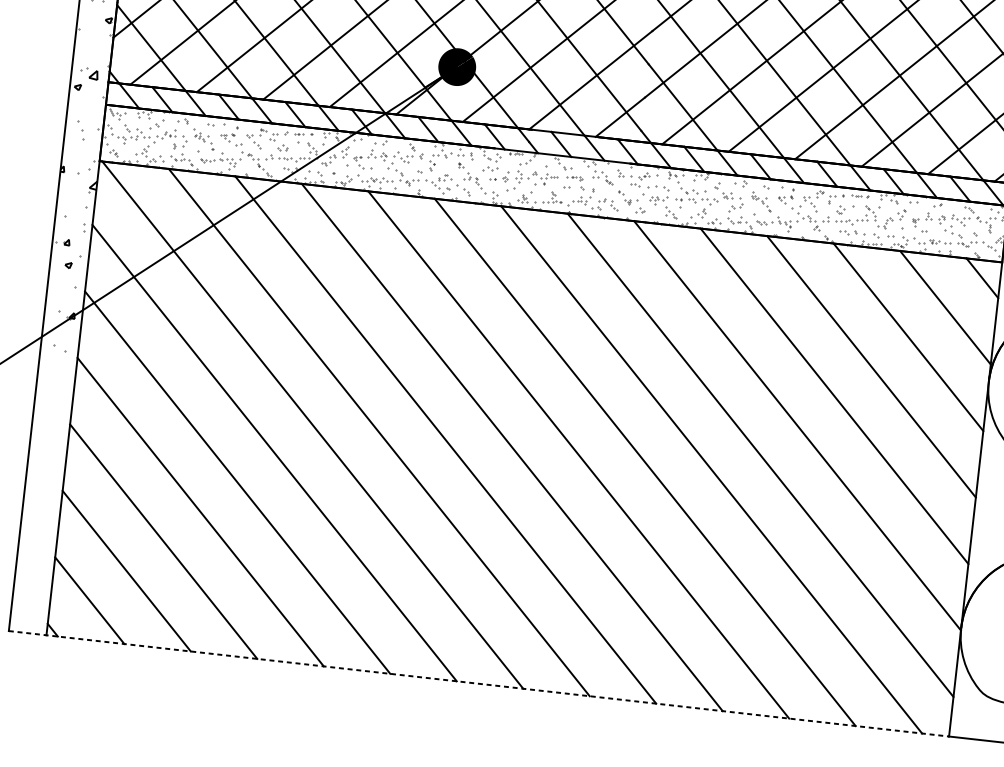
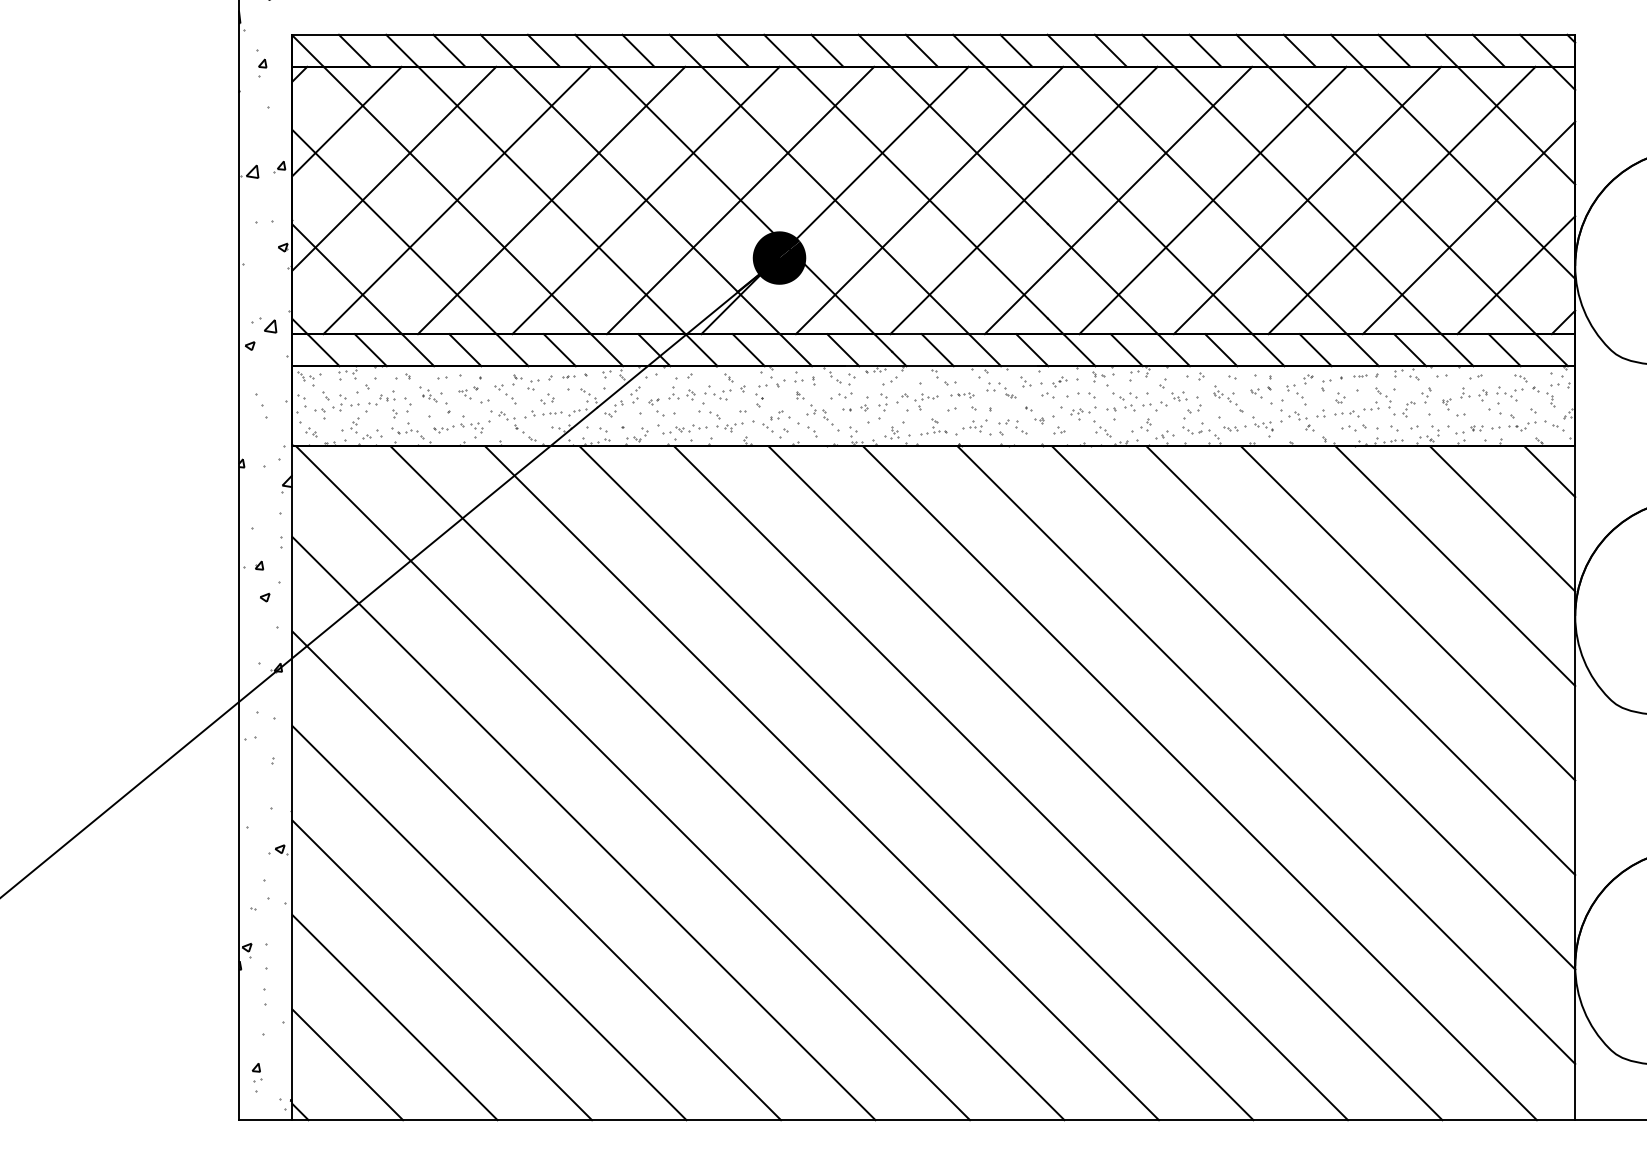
hatch: (43, 494) -> (265, 923), added
line: (479, 684) -> (907, 1120), dashed -> solid

